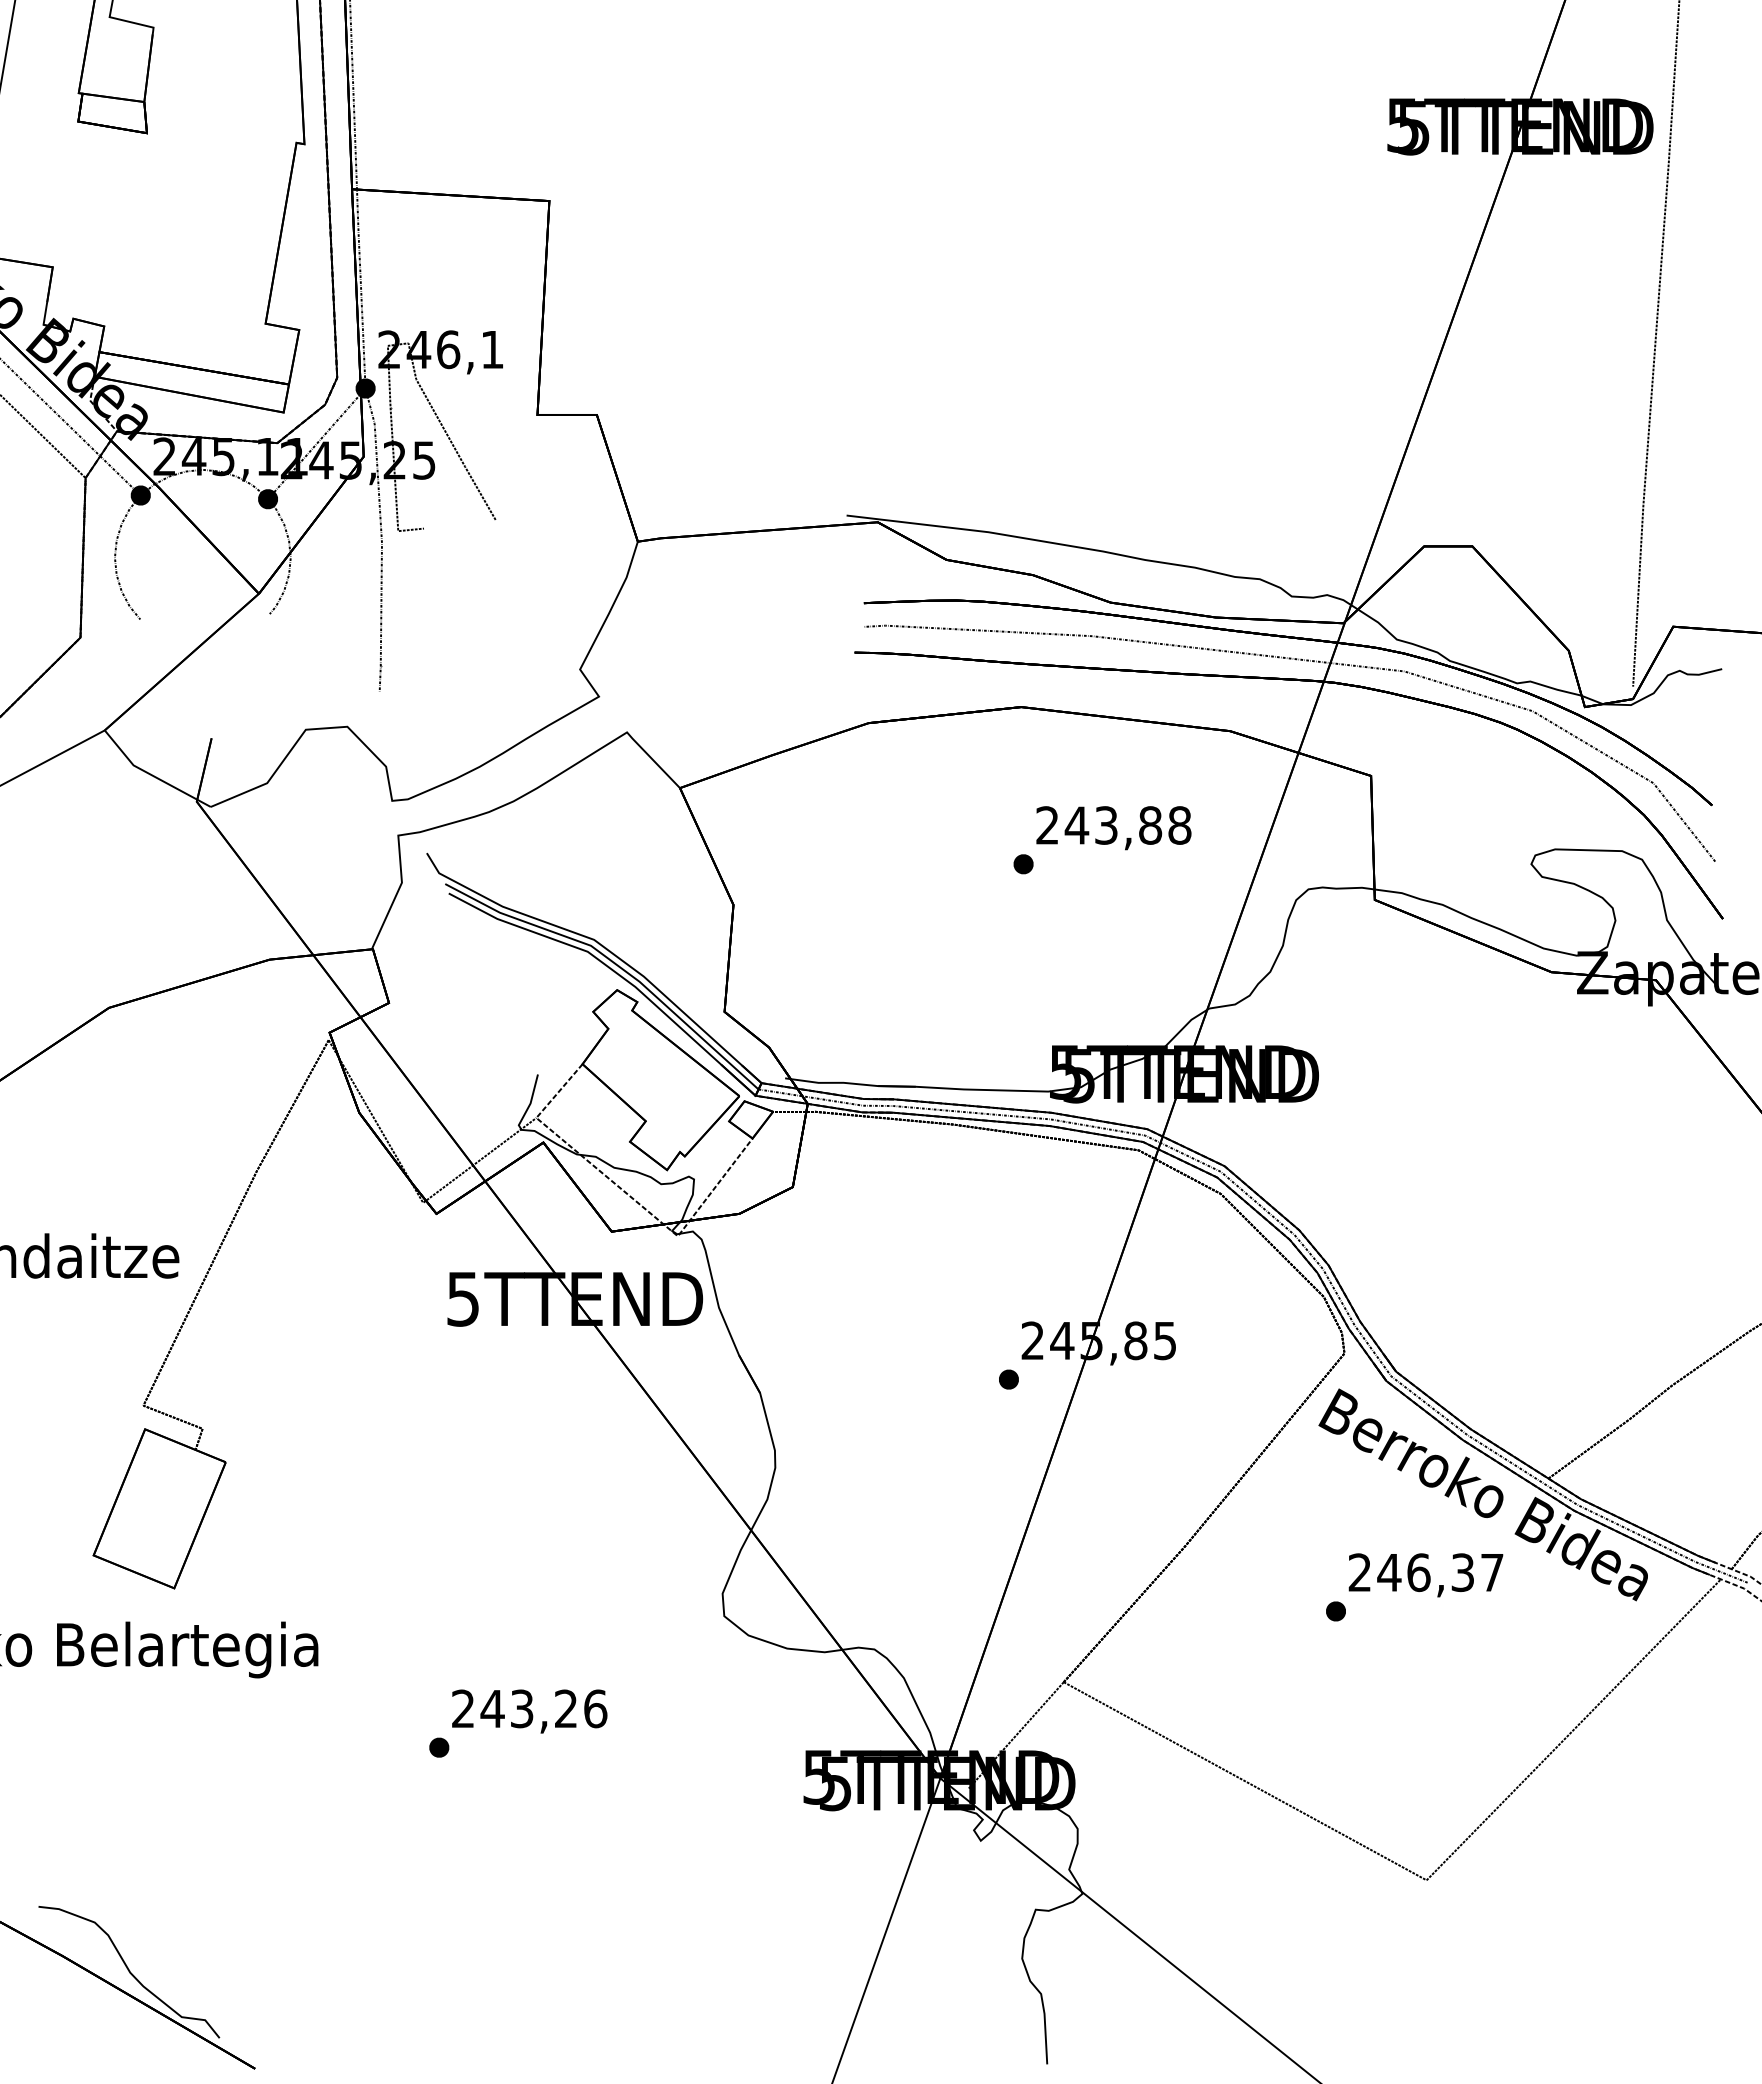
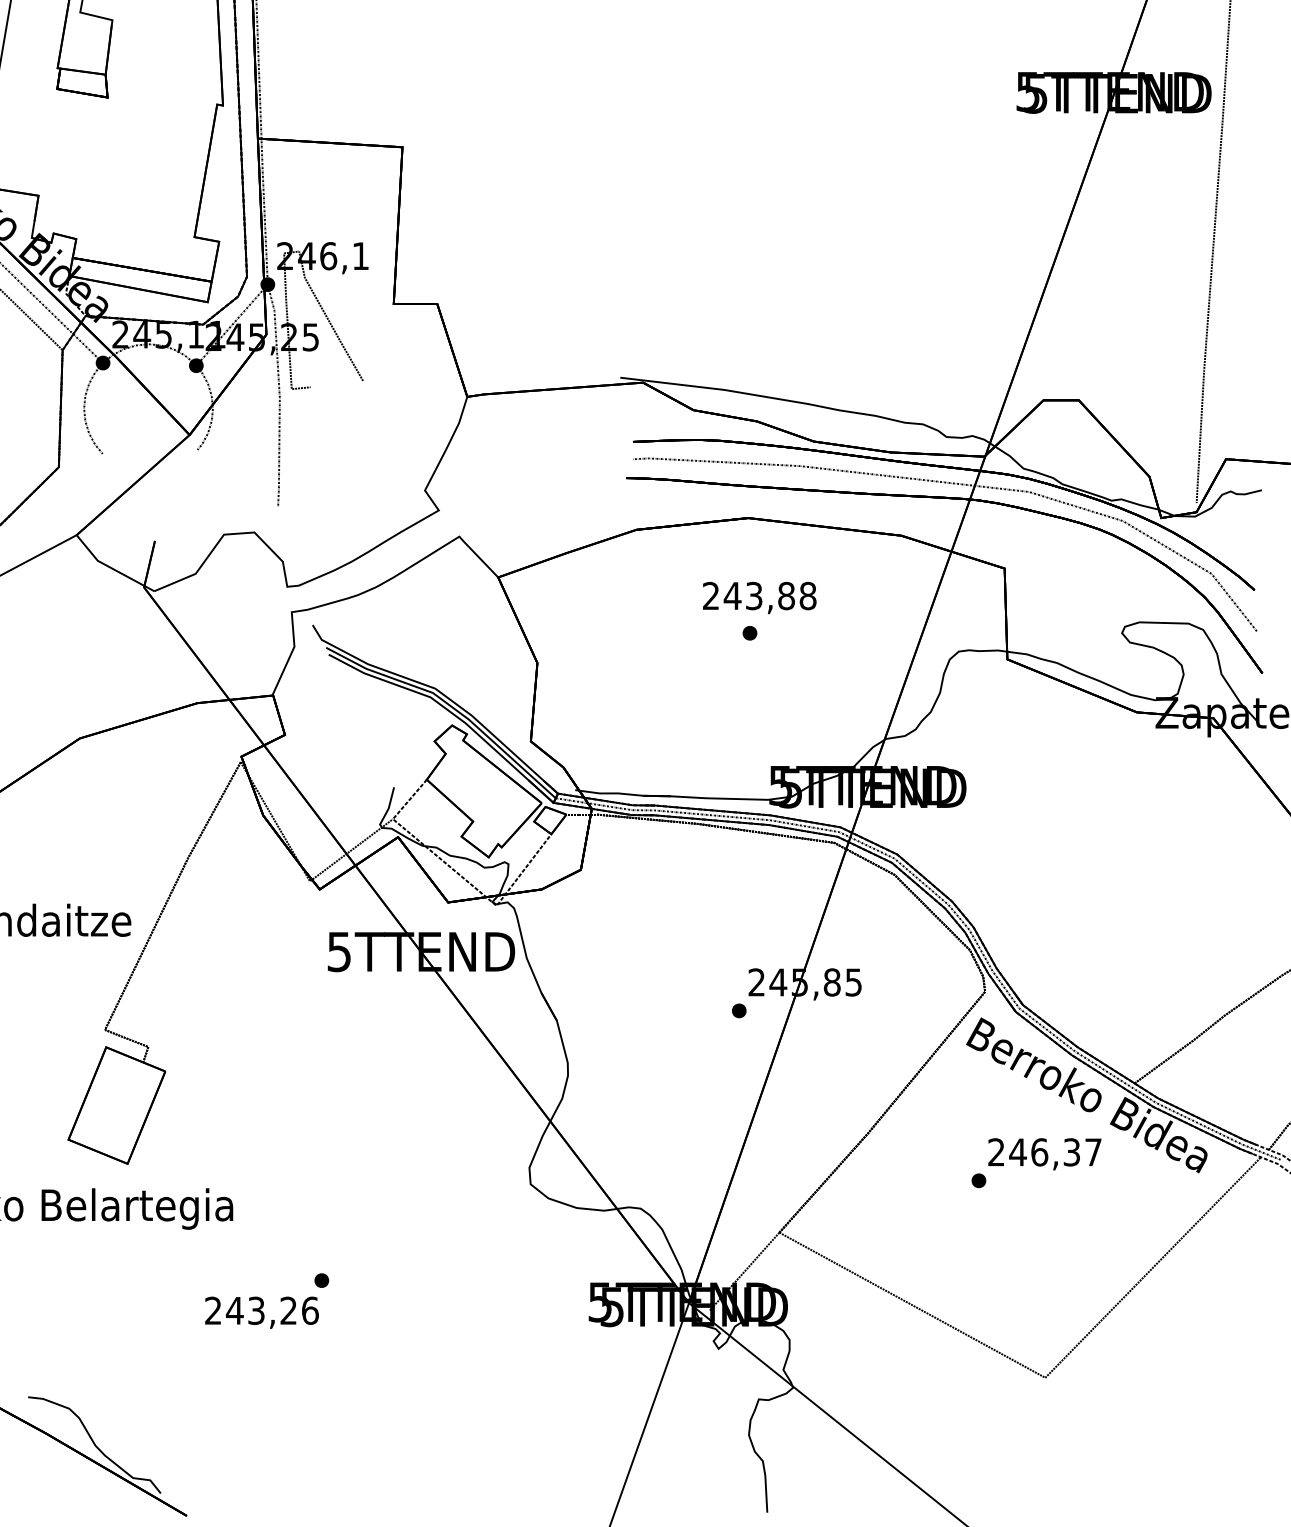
text: (1113, 828) -> (759, 598), moved
text: (529, 1711) -> (261, 1312), moved

